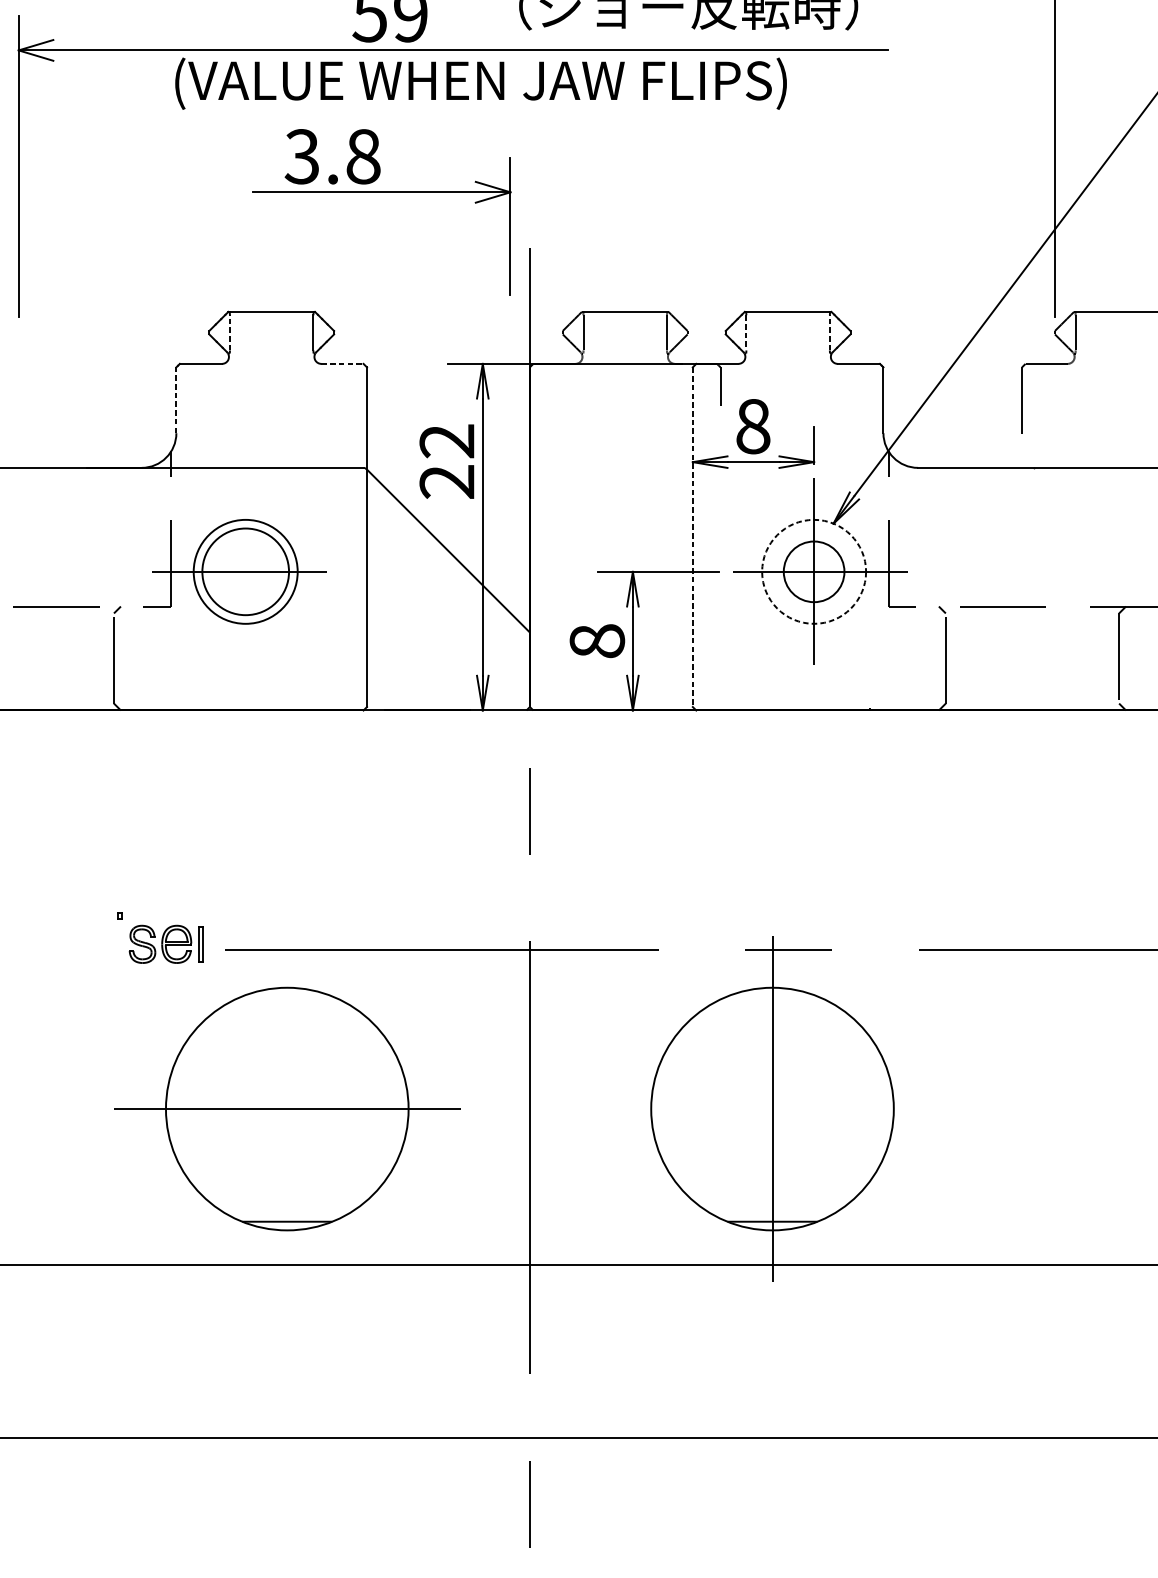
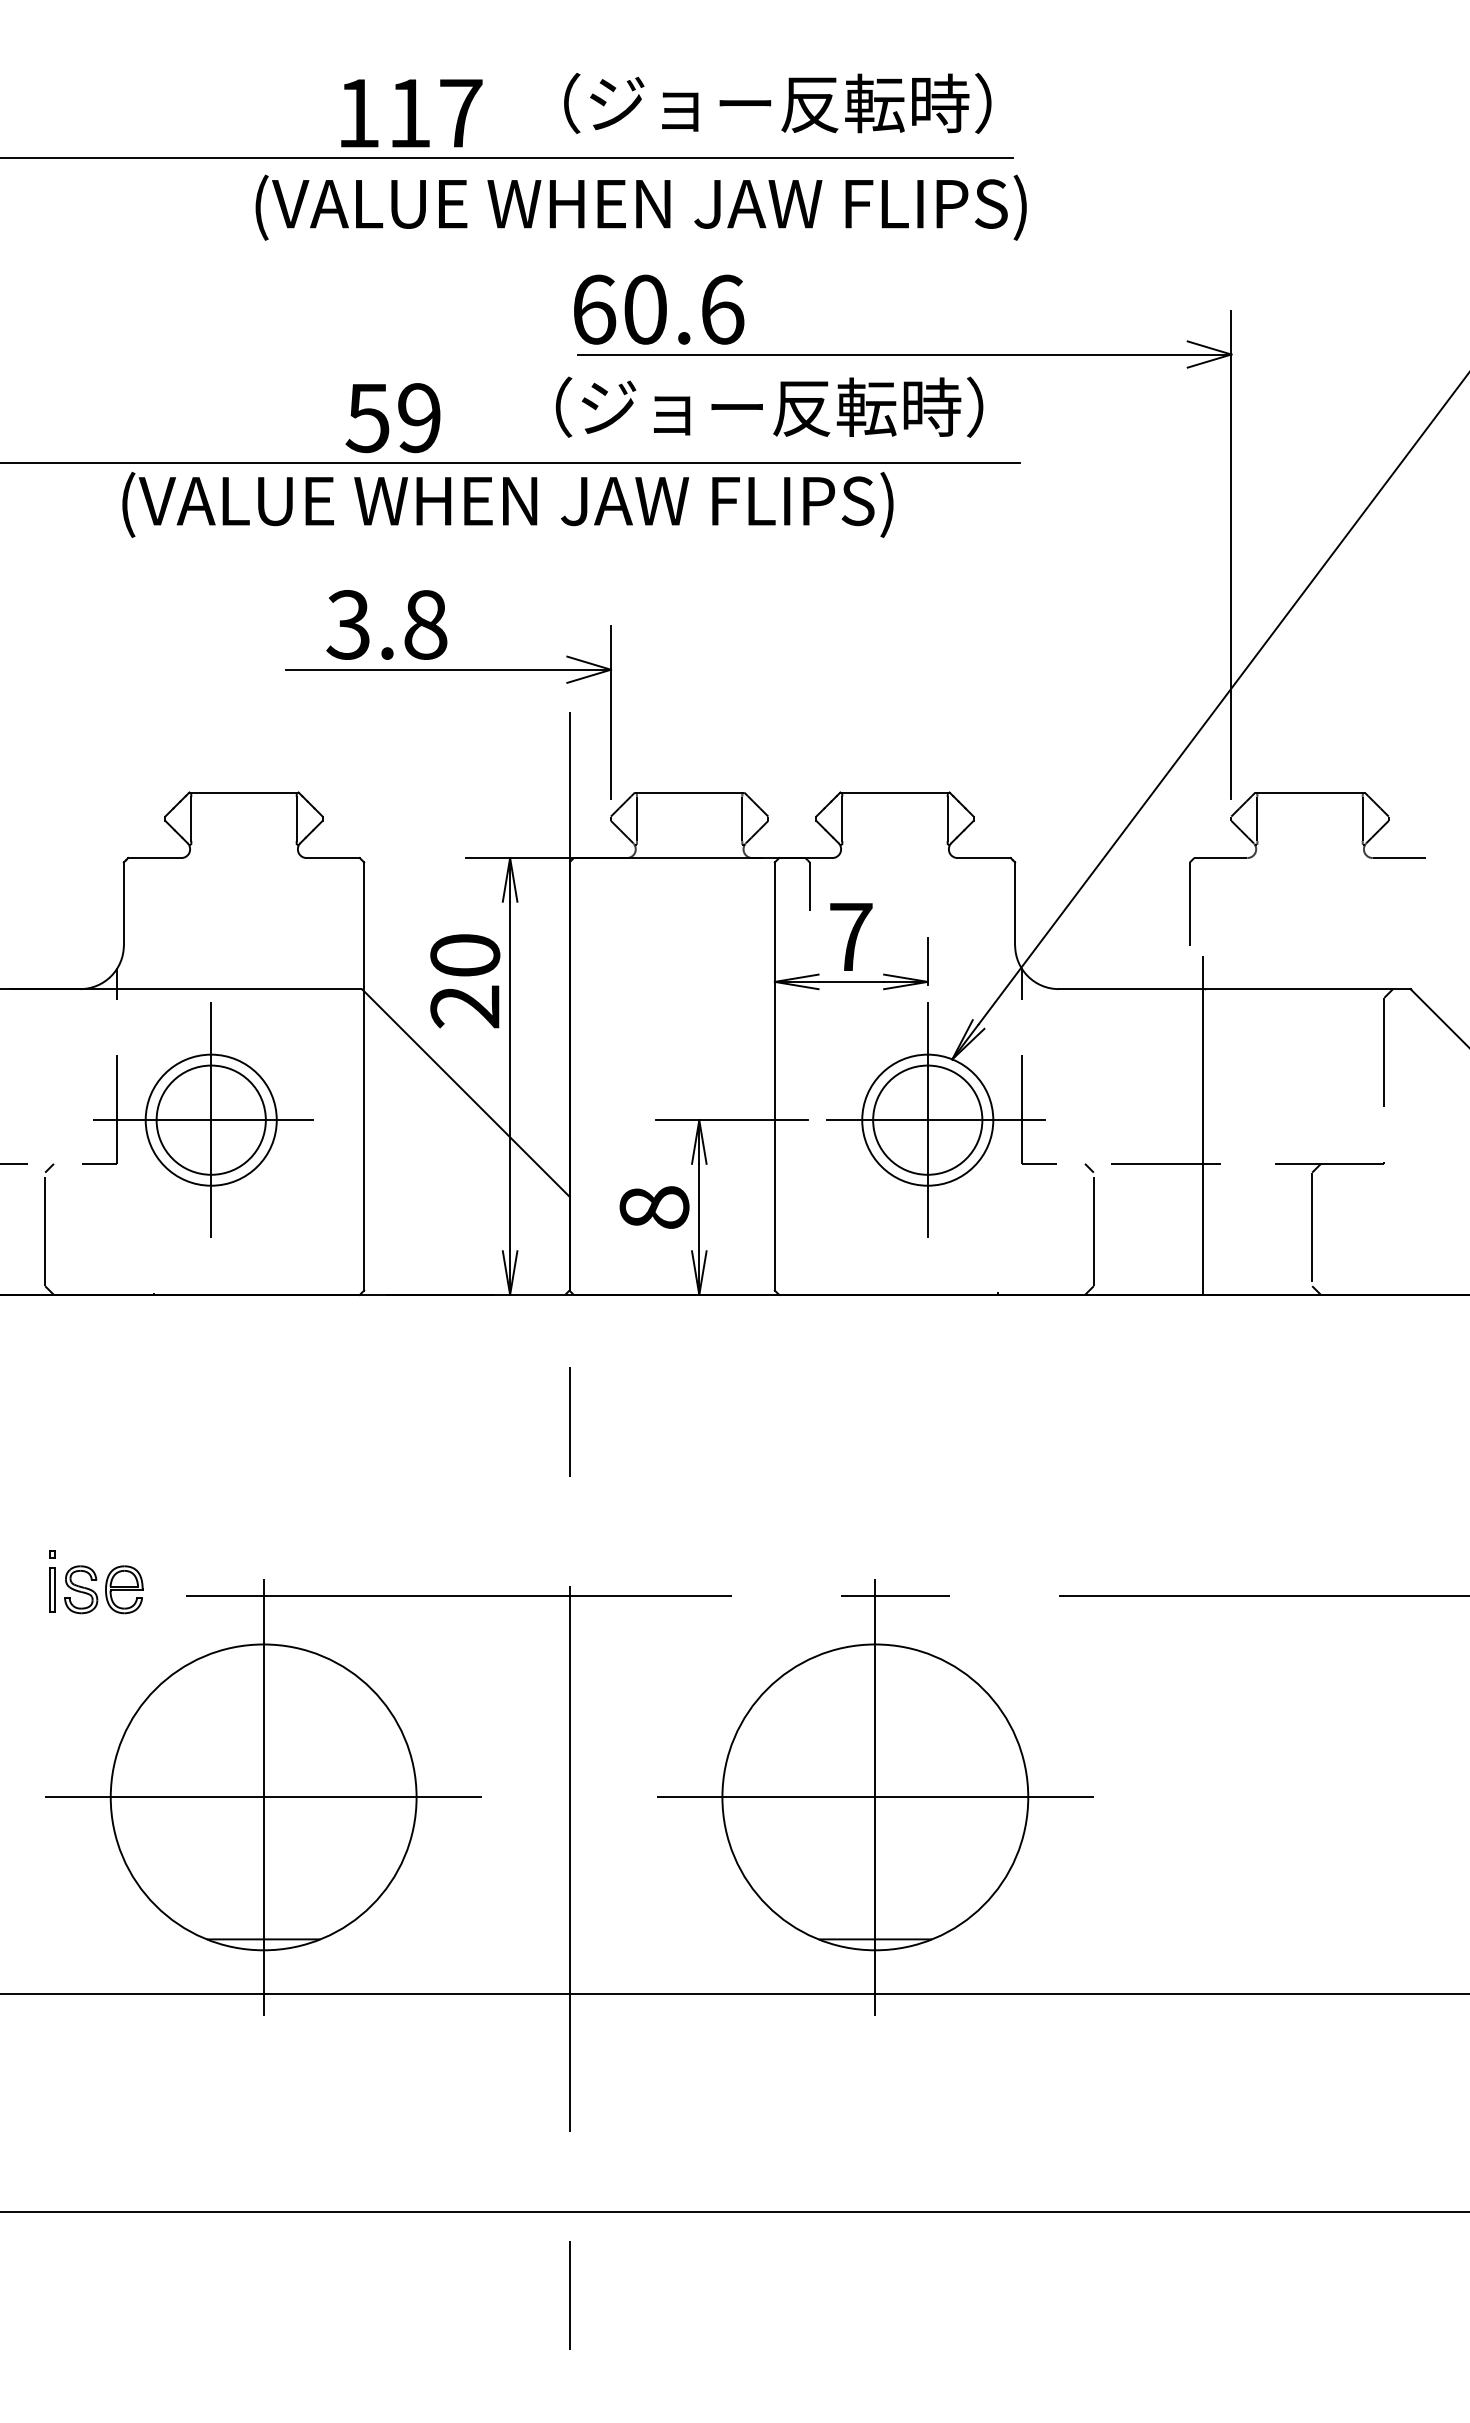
part: (381, 192) -> (448, 670), moved
line: (230, 332) -> (191, 818), dashed -> solid
line: (829, 332) -> (947, 818), dashed -> solid
line: (746, 333) -> (842, 819), dashed -> solid
line: (342, 364) -> (333, 858), dashed -> solid
line: (176, 399) -> (123, 903), dashed -> solid
text: (753, 426) -> (851, 937), 8 -> 7
text: (447, 441) -> (465, 955), 22 -> 20
line: (692, 537) -> (774, 1077), dashed -> solid
circle: (813, 571) -> (927, 1119), dashed -> solid
circle: (813, 571) -> (927, 1119), size x1.43
line: (245, 572) -> (211, 1120), added
line: (1032, 575) -> (1203, 1124), added
part: (200, 944) -> (52, 1589), moved
line: (287, 1108) -> (263, 1796), added
line: (771, 1109) -> (874, 1797), added

